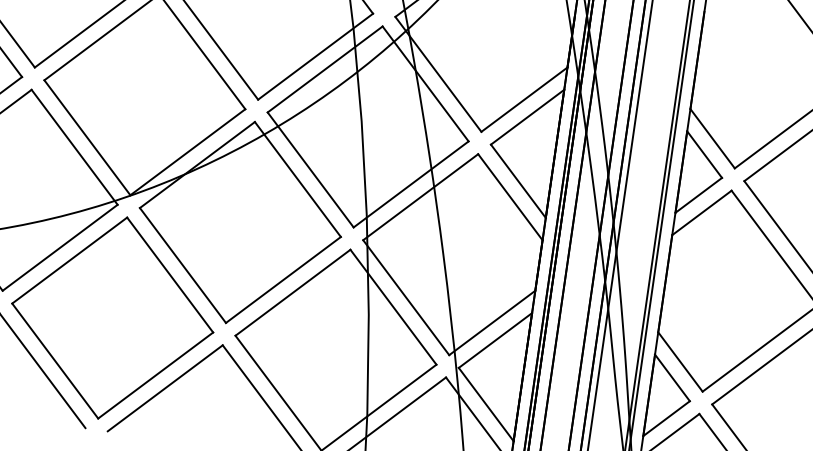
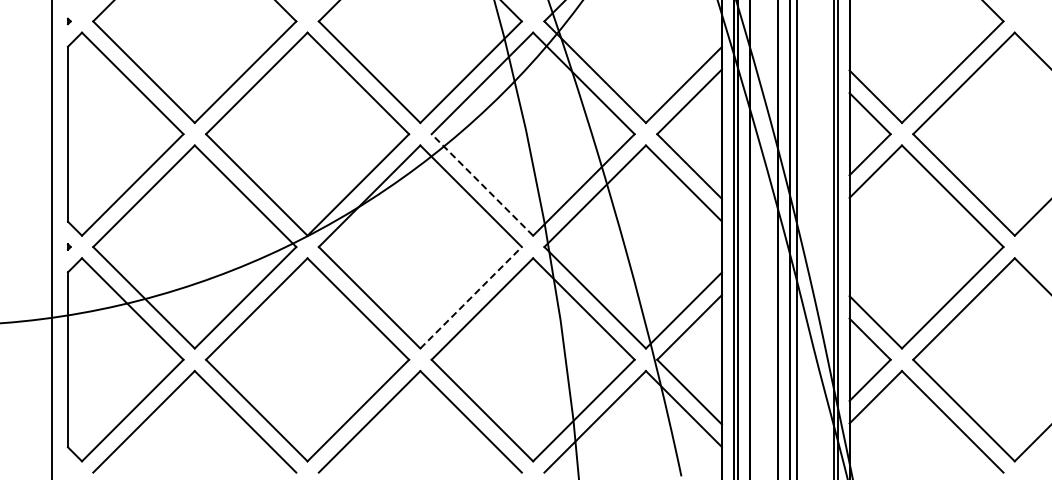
line: (310, 169) -> (482, 184), solid -> dashed
line: (283, 279) -> (471, 297), solid -> dashed

